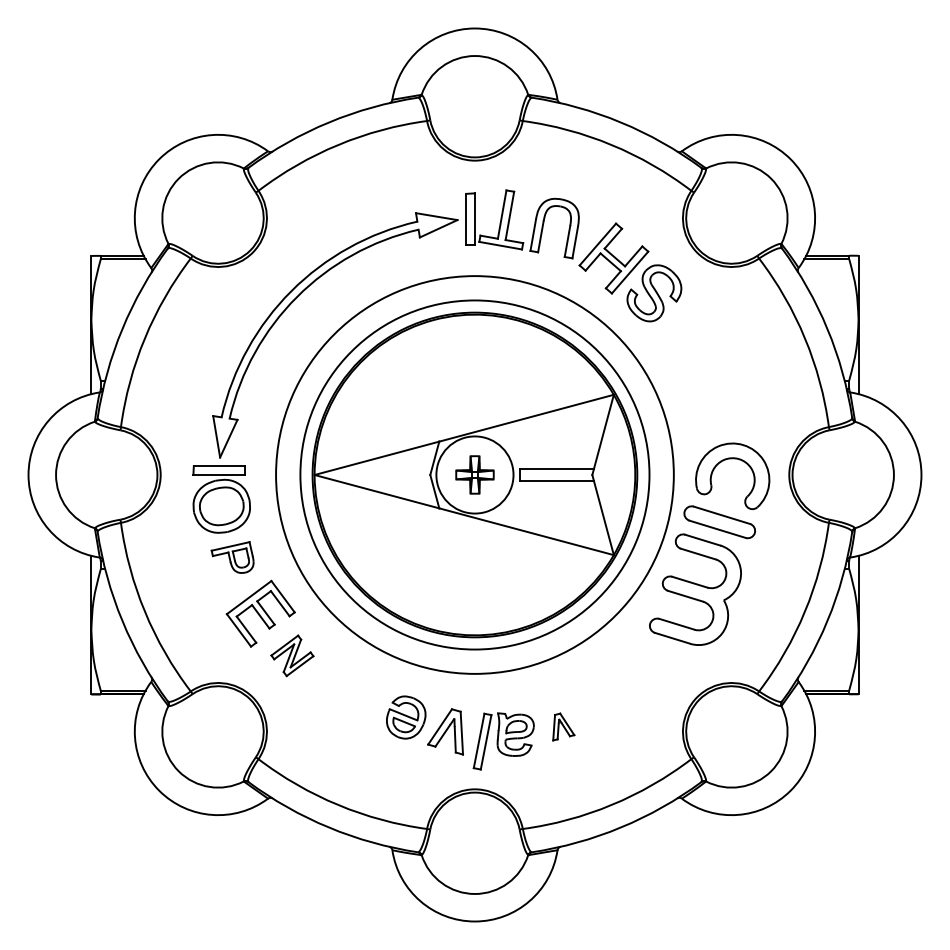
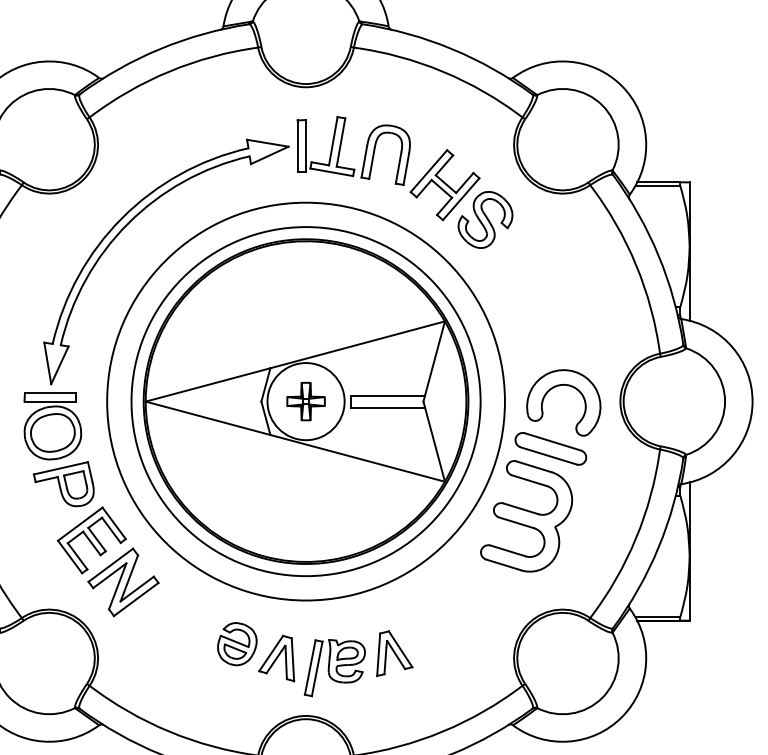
part: (232, 557) -> (63, 484), size x1.43
part: (292, 655) -> (123, 582), size x1.67
part: (563, 726) -> (394, 653), size x1.67

